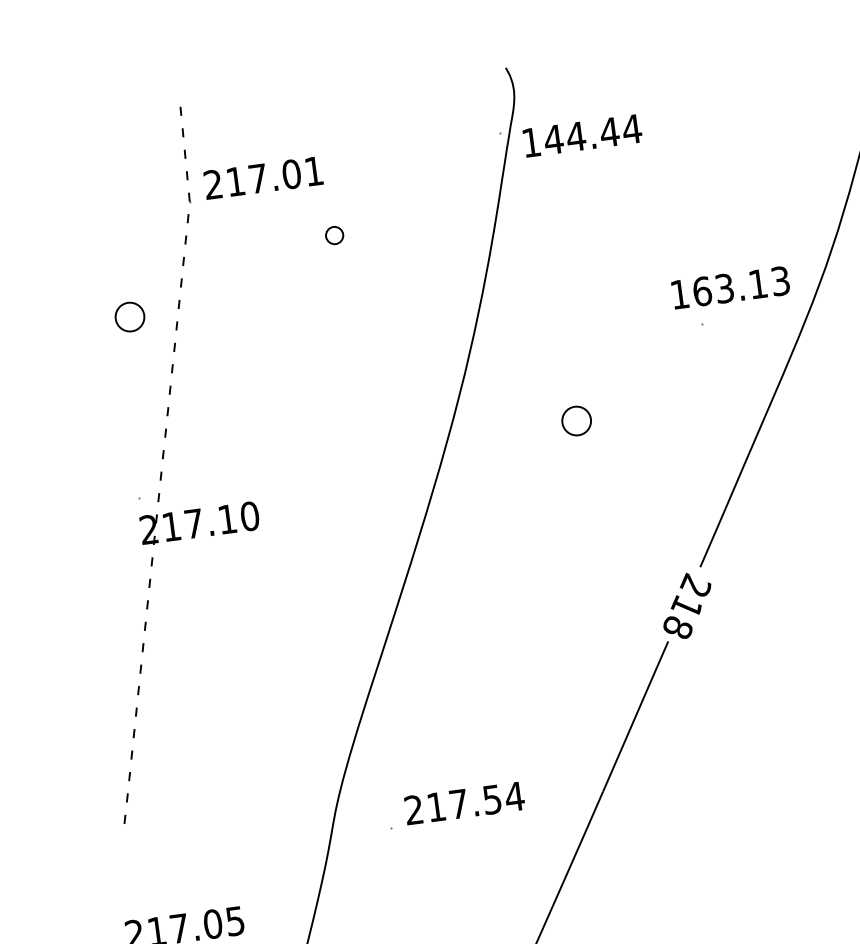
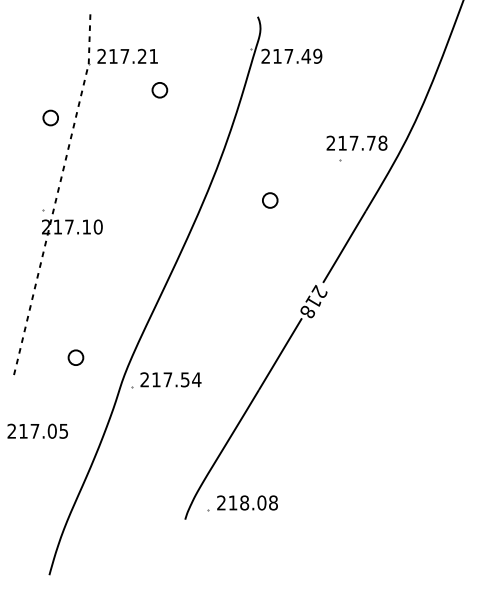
text: (580, 134) -> (291, 55), 144.44 -> 217.49
text: (290, 174) -> (141, 56), 217.01 -> 217.21
part: (333, 235) -> (159, 90), size x1.67
text: (729, 286) -> (356, 142), 163.13 -> 217.78
part: (239, 775) -> (75, 357), added
part: (456, 805) -> (166, 380), moved

